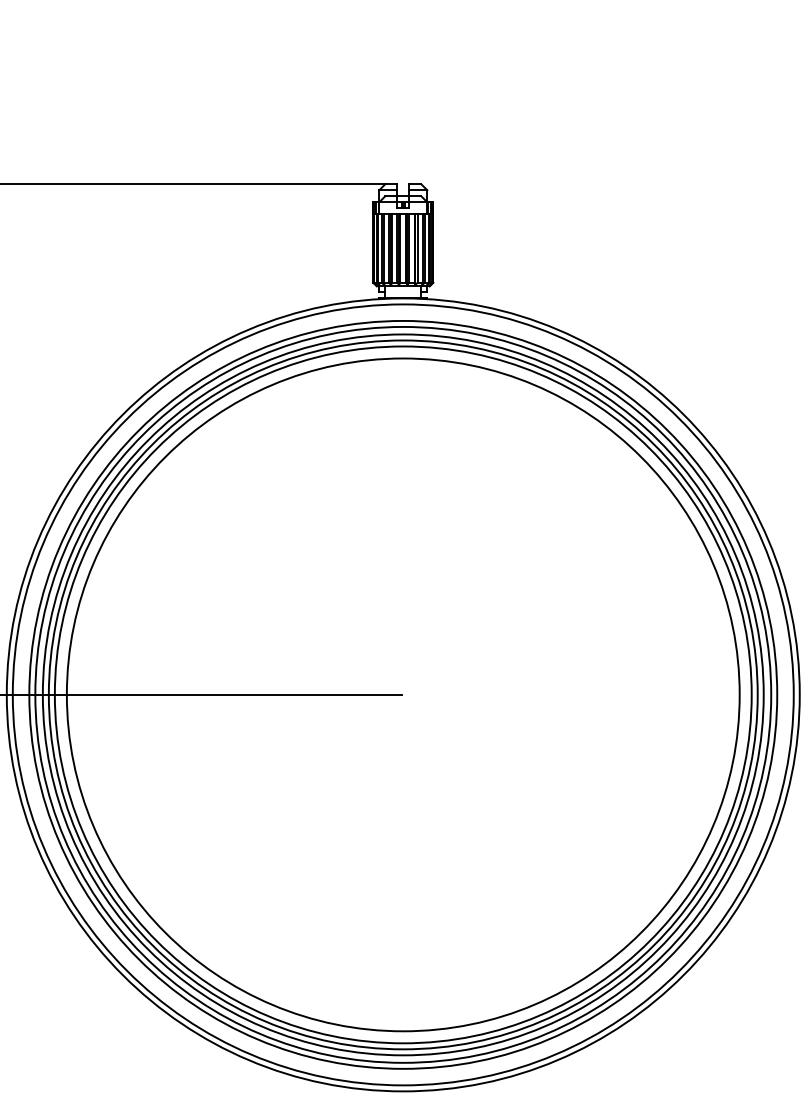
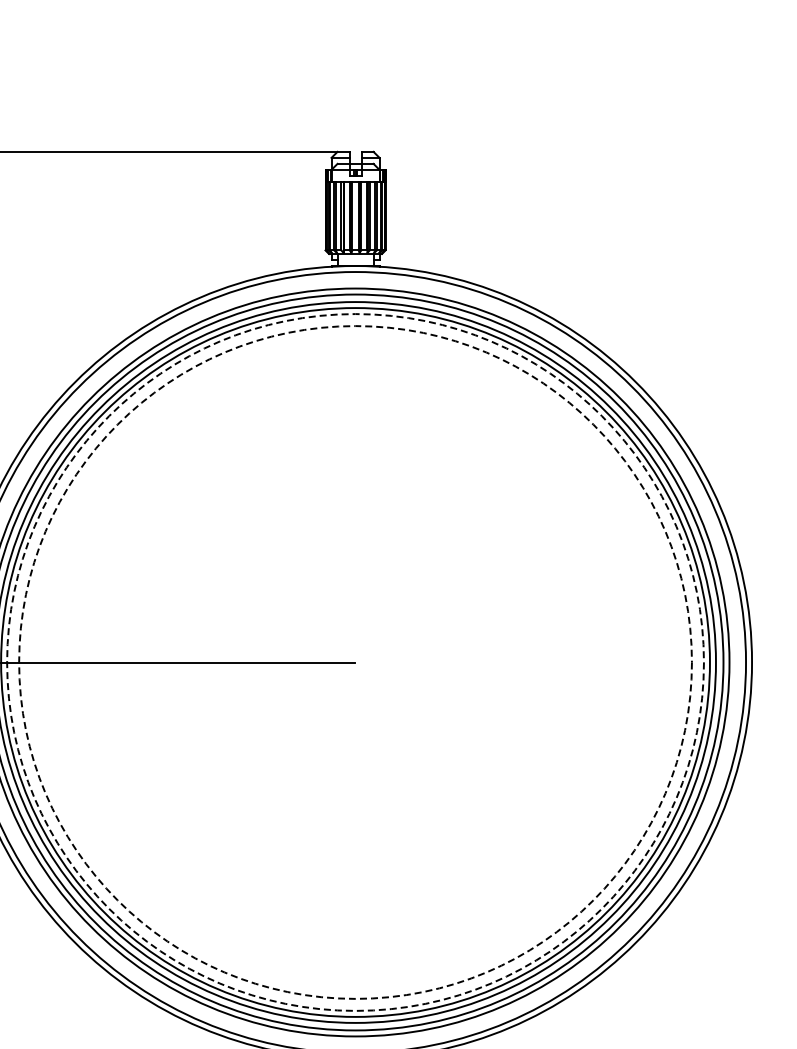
circle: (402, 694) -> (354, 662), solid -> dashed
circle: (402, 694) -> (354, 662), solid -> dashed

